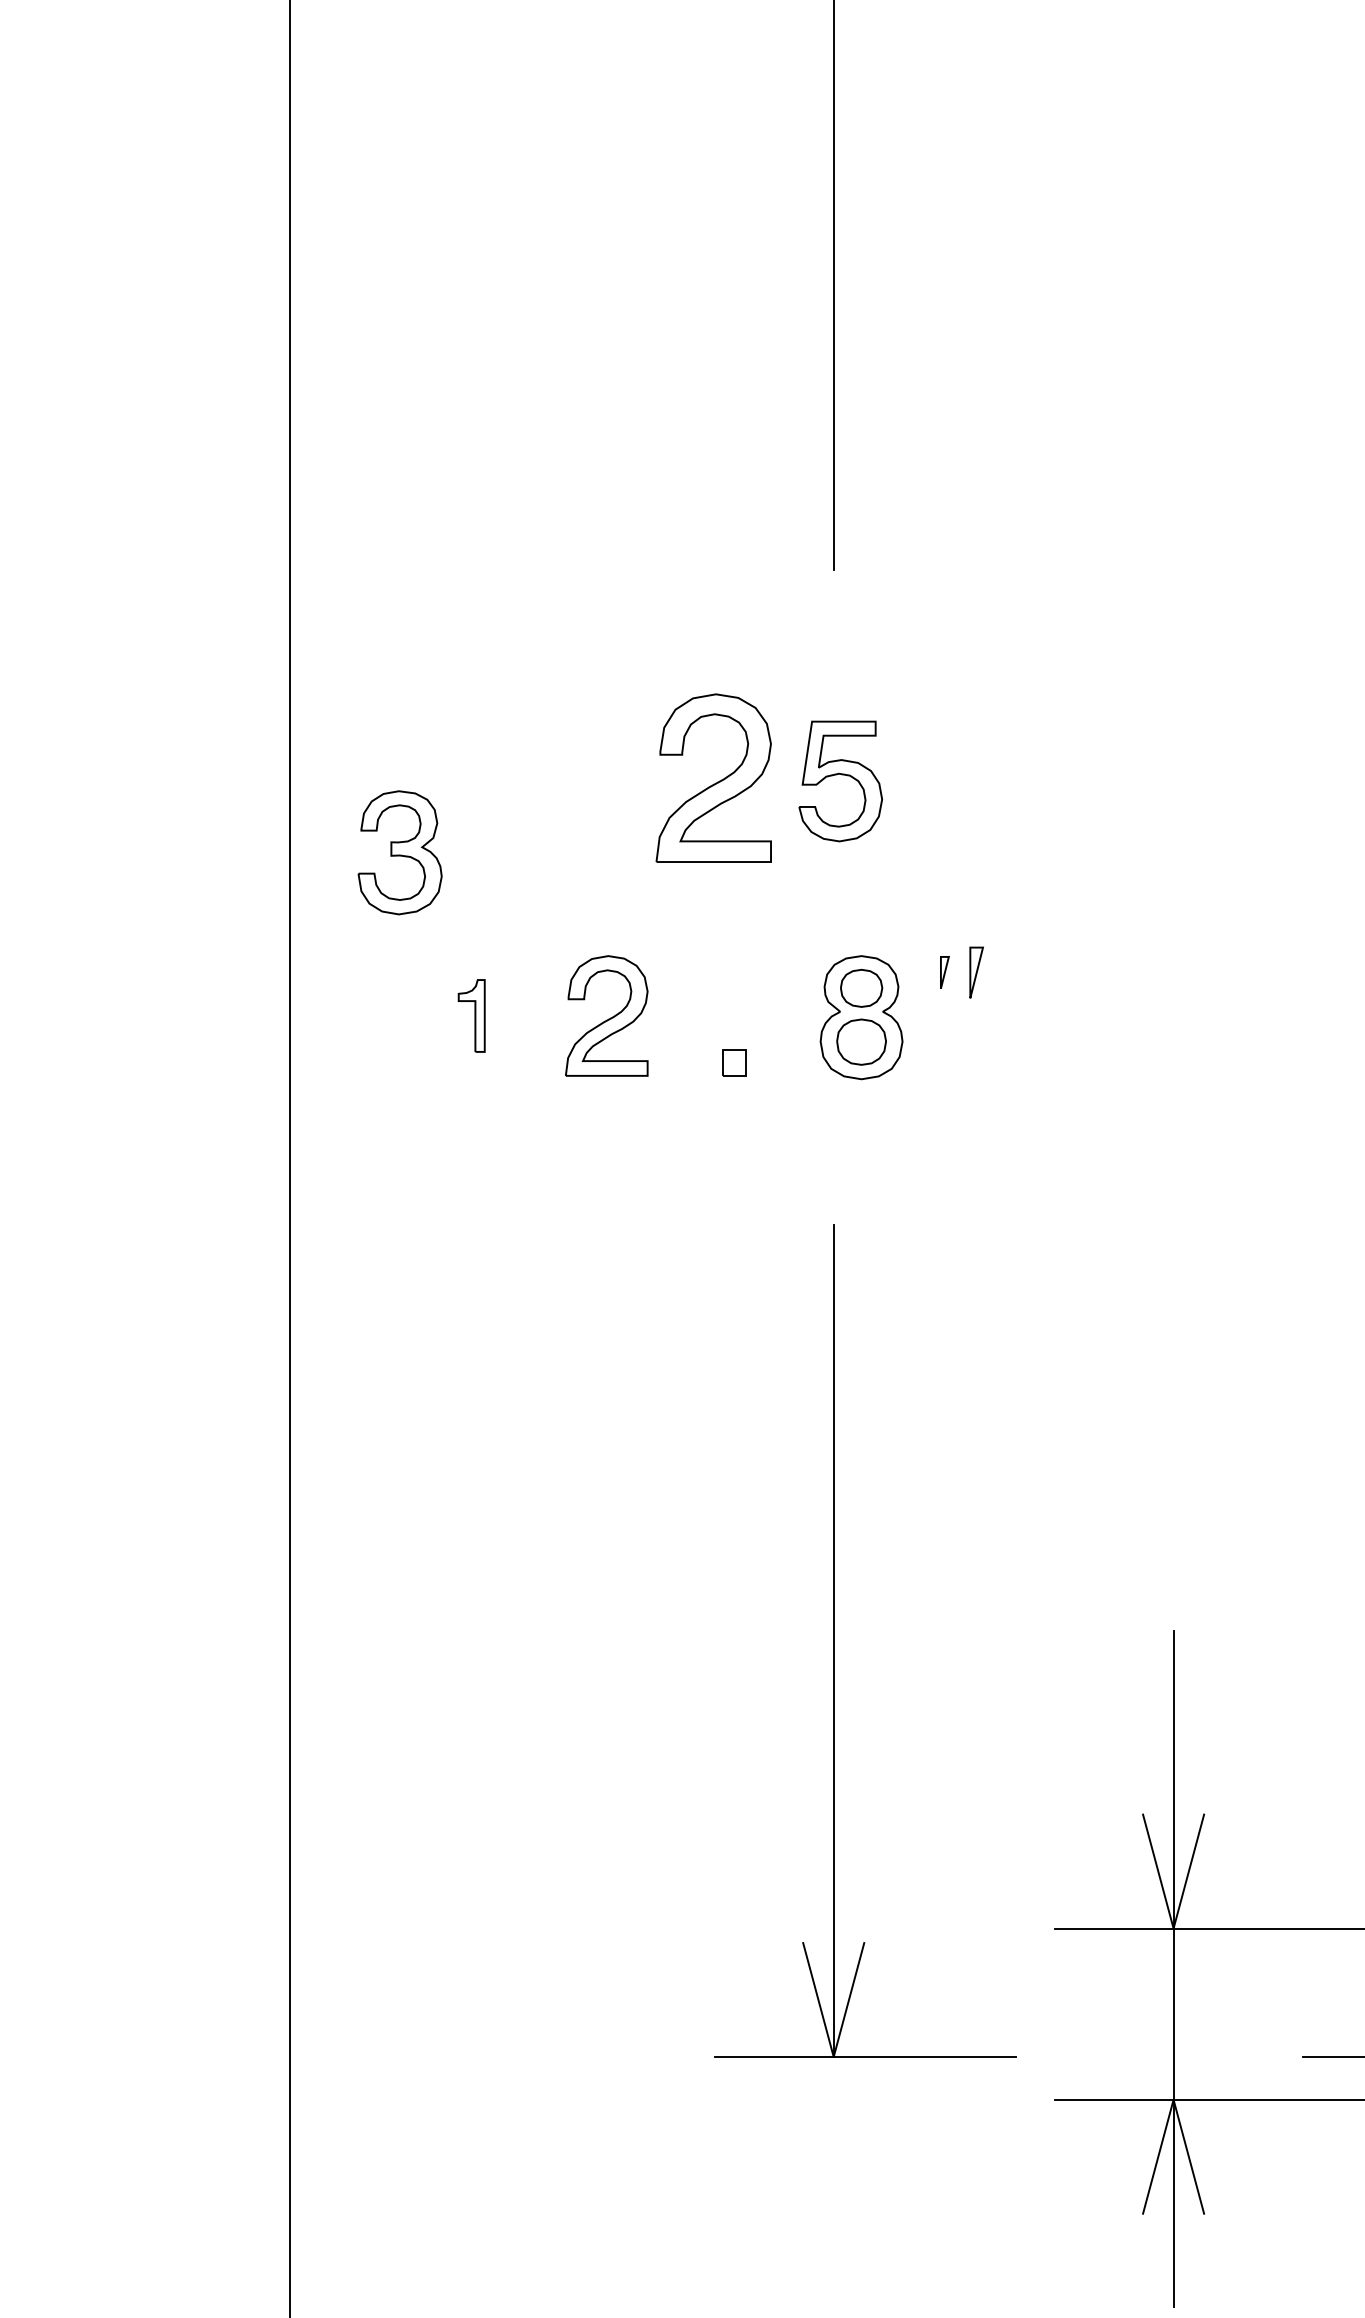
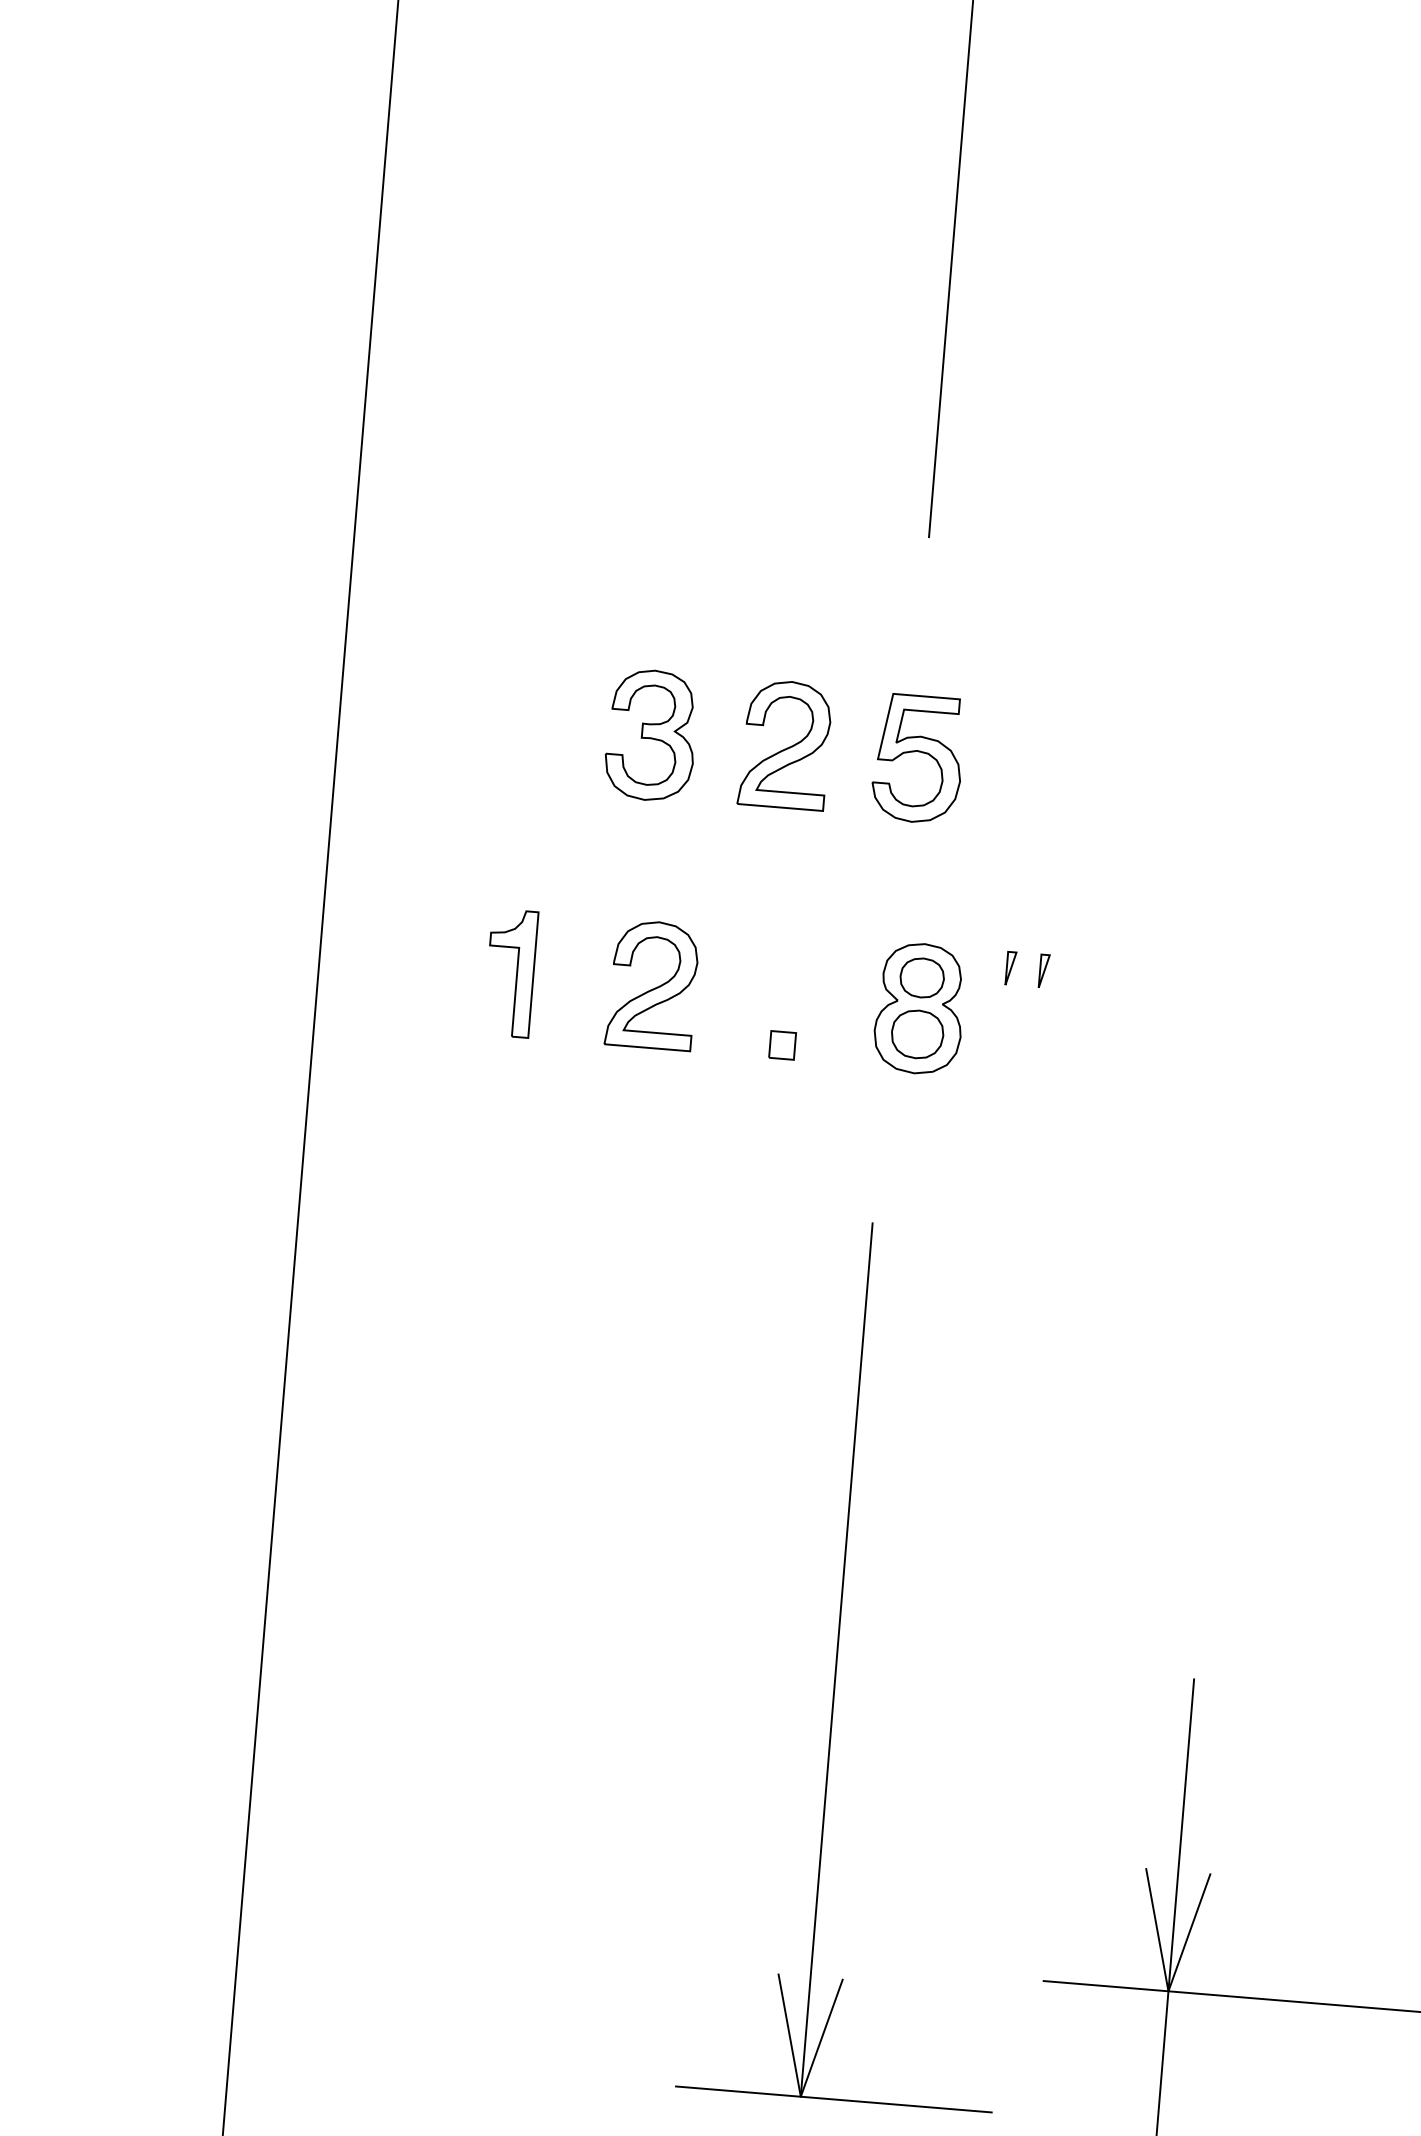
part: (713, 777) -> (785, 743), size x0.71
part: (399, 852) -> (650, 735), moved
part: (976, 972) -> (1044, 971), size x0.62
part: (471, 1015) -> (510, 972), size x1.67

